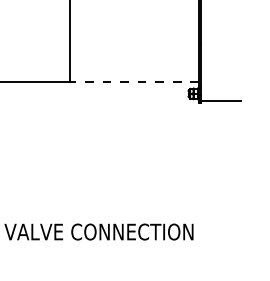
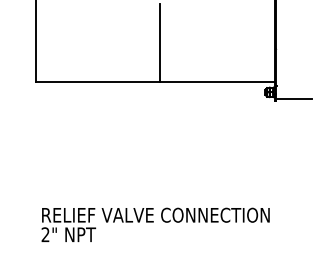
line: (133, 82) -> (216, 82), dashed -> solid

